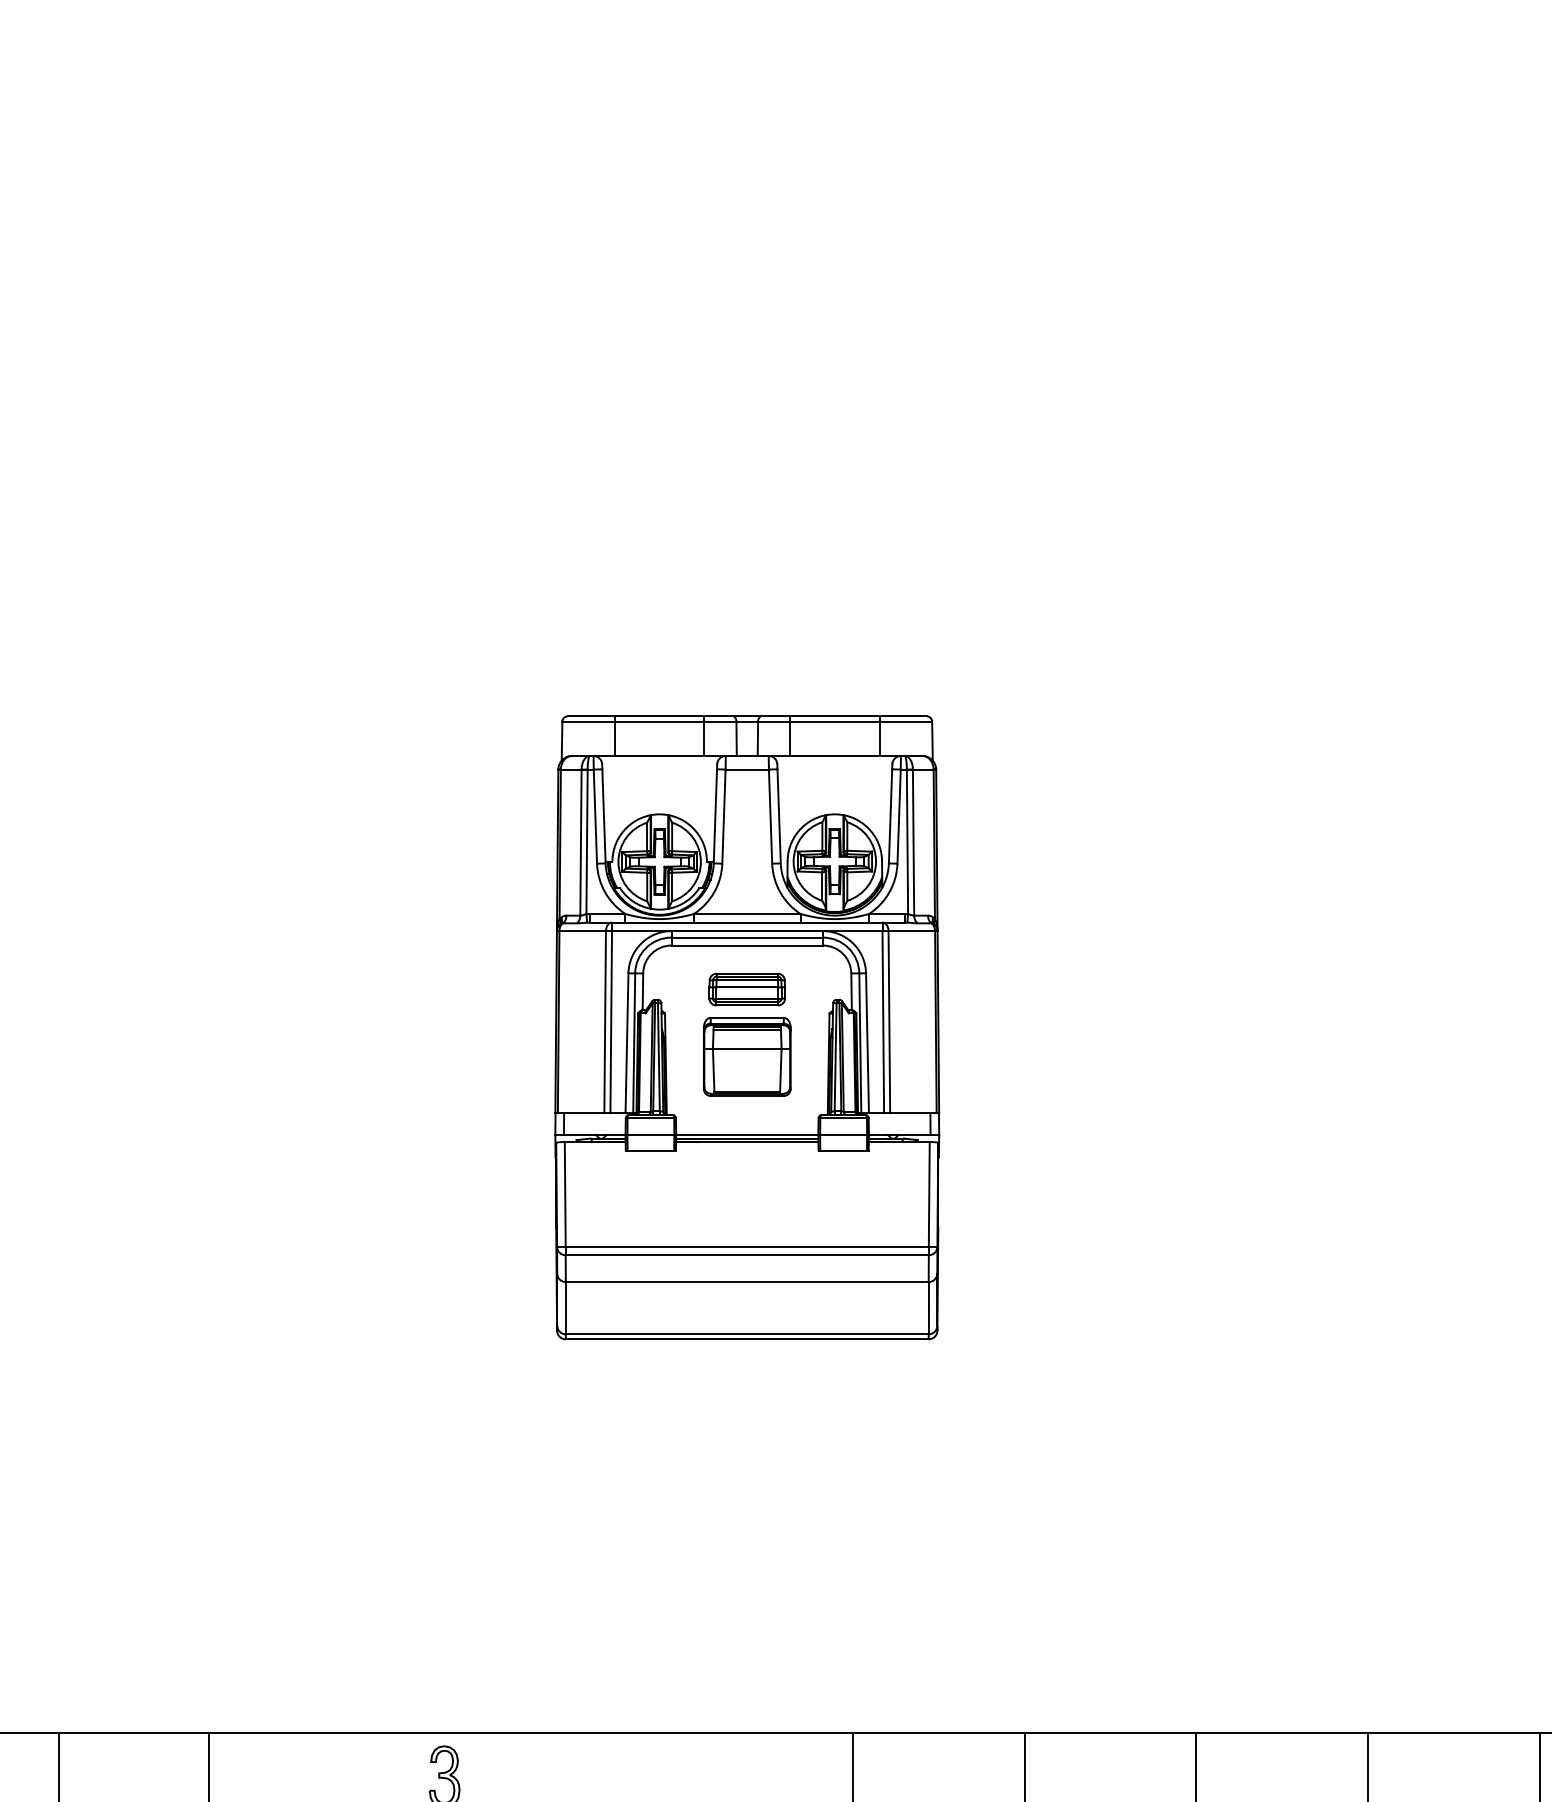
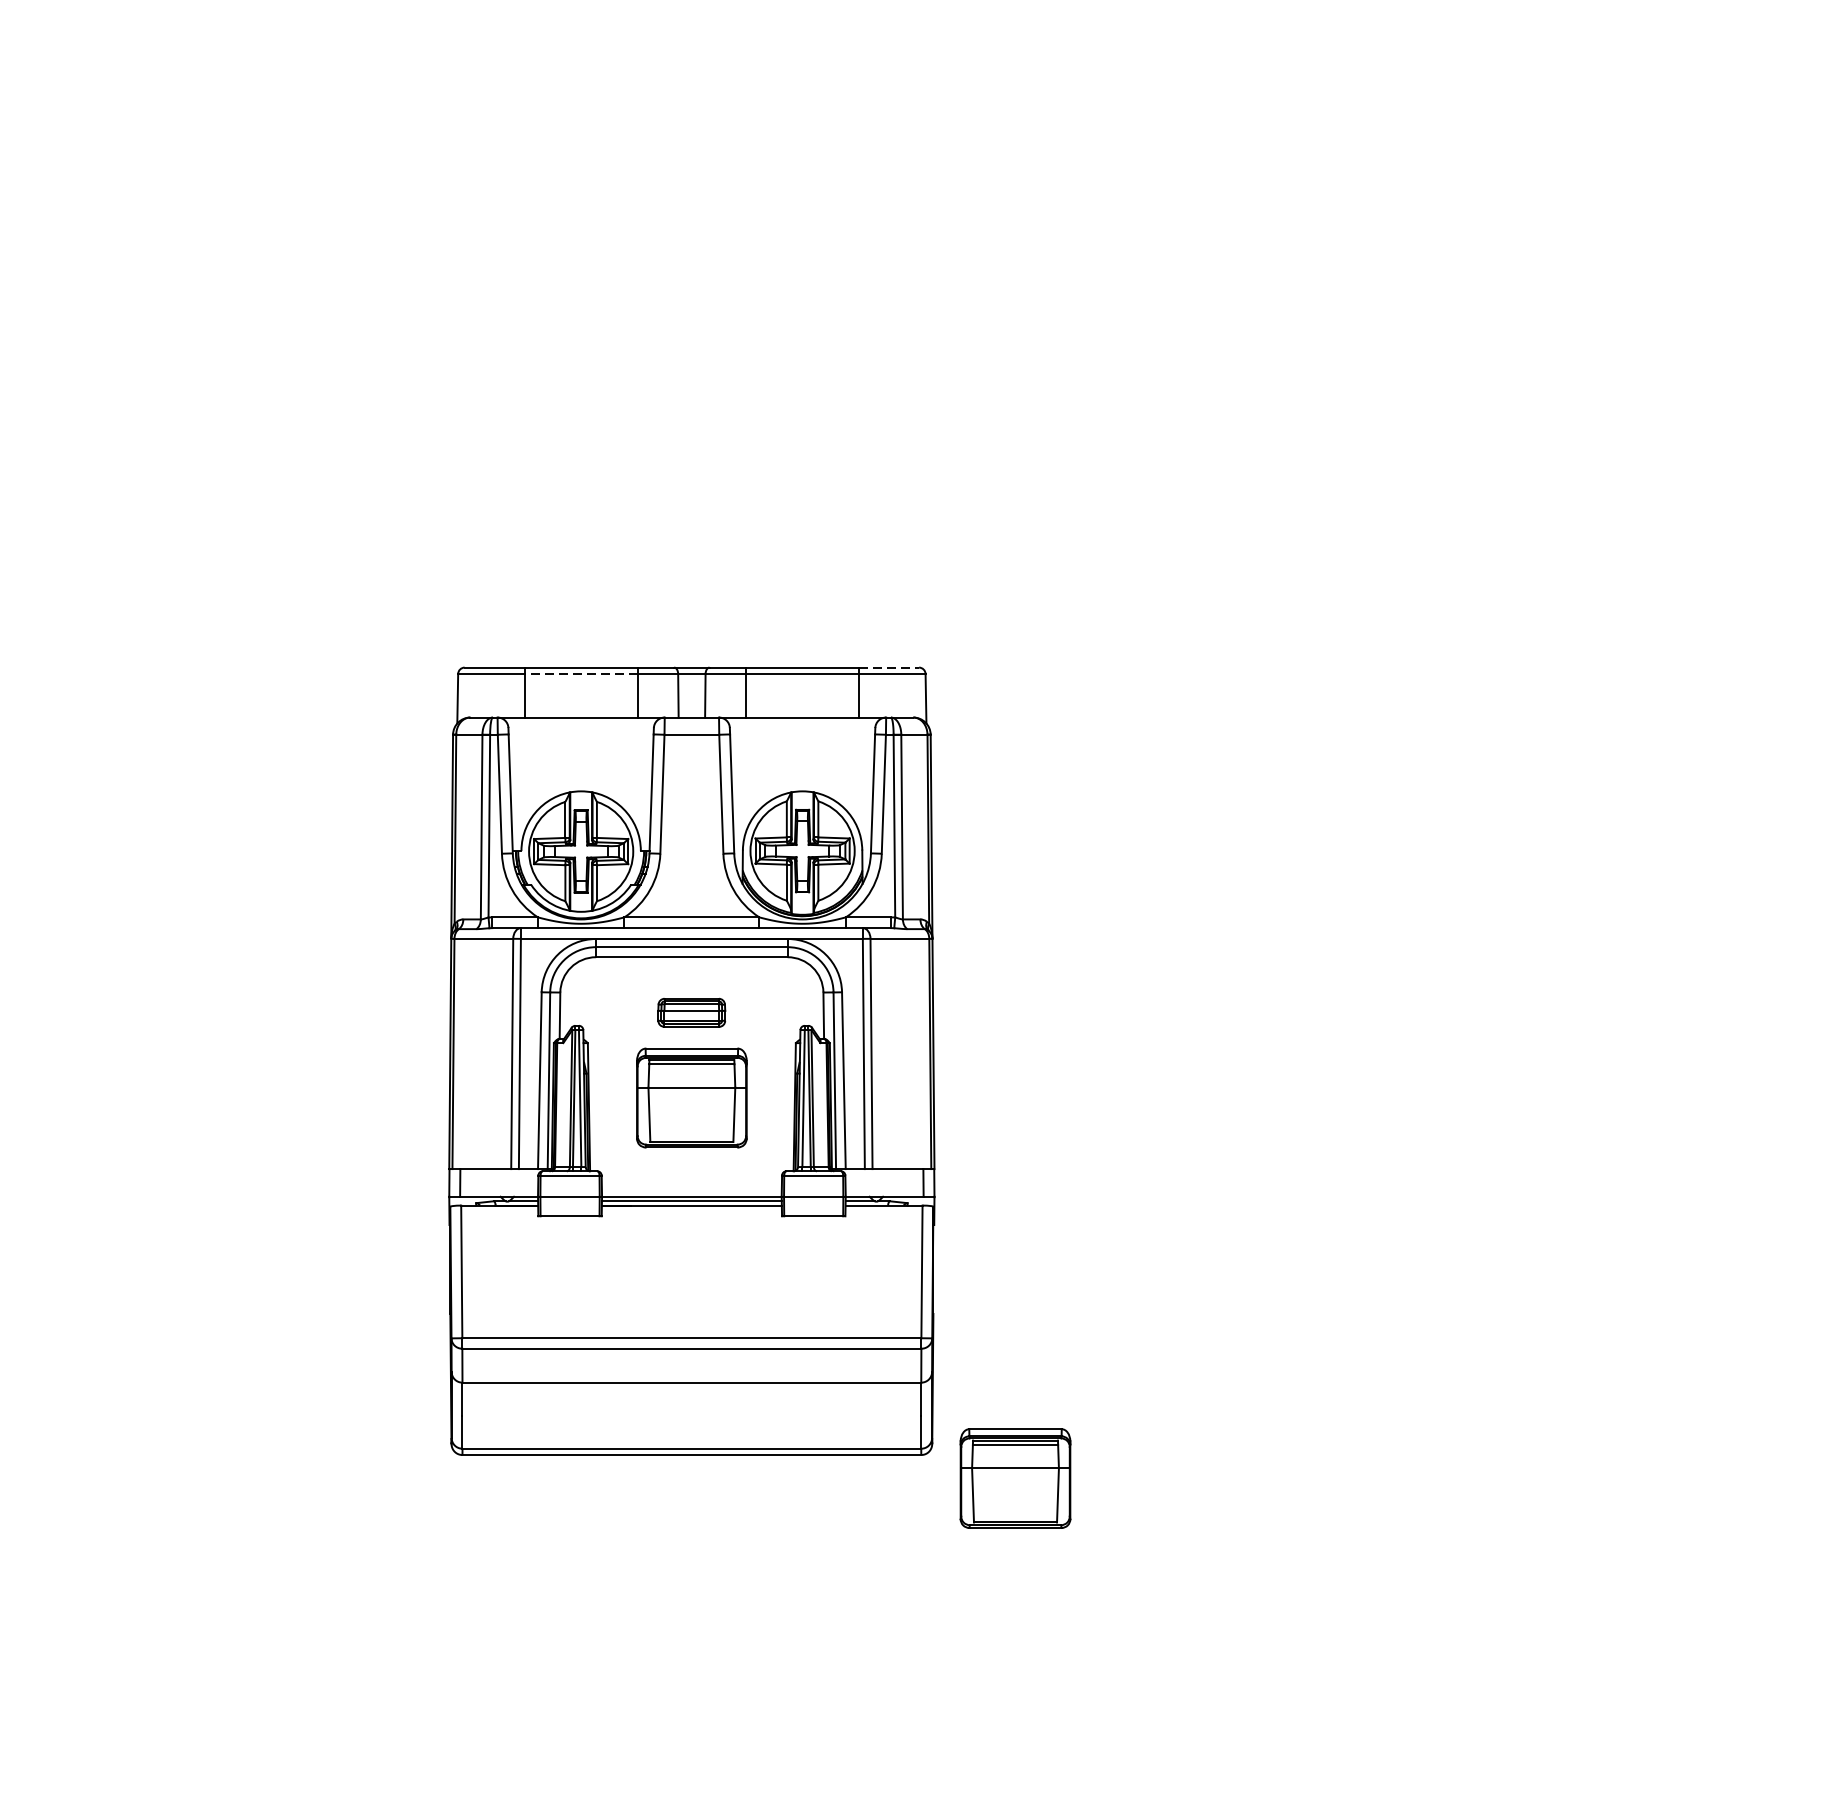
line: (903, 716) -> (889, 667), solid -> dashed
line: (659, 721) -> (580, 673), solid -> dashed
part: (746, 989) -> (690, 1012), size x0.7
part: (1002, 1357) -> (1014, 1478), added

